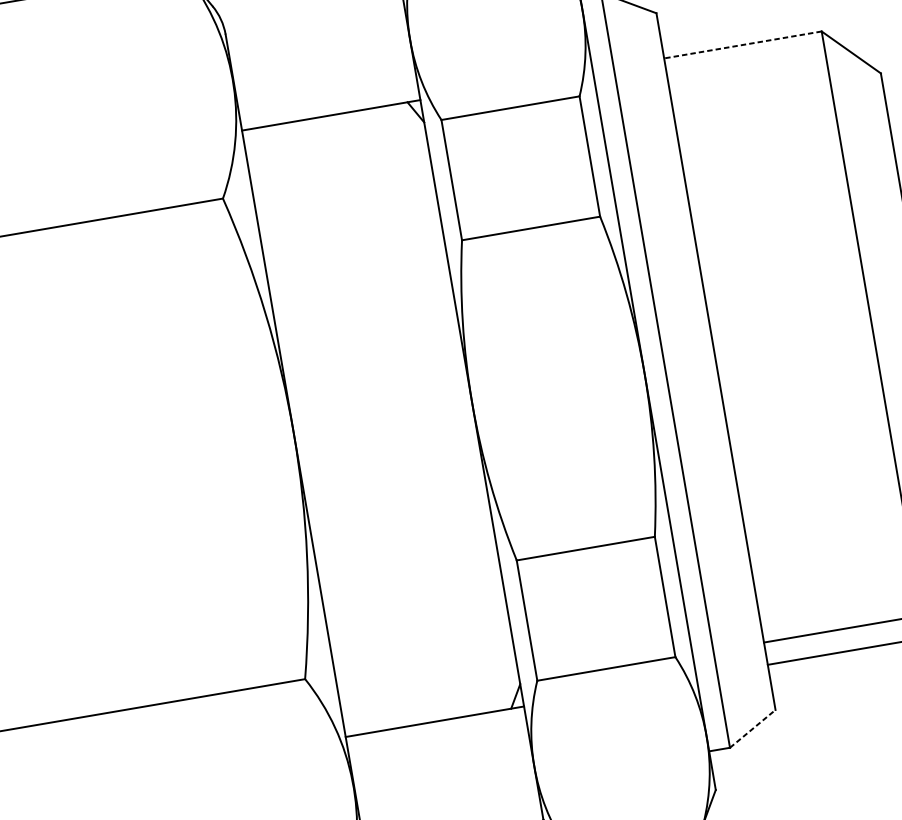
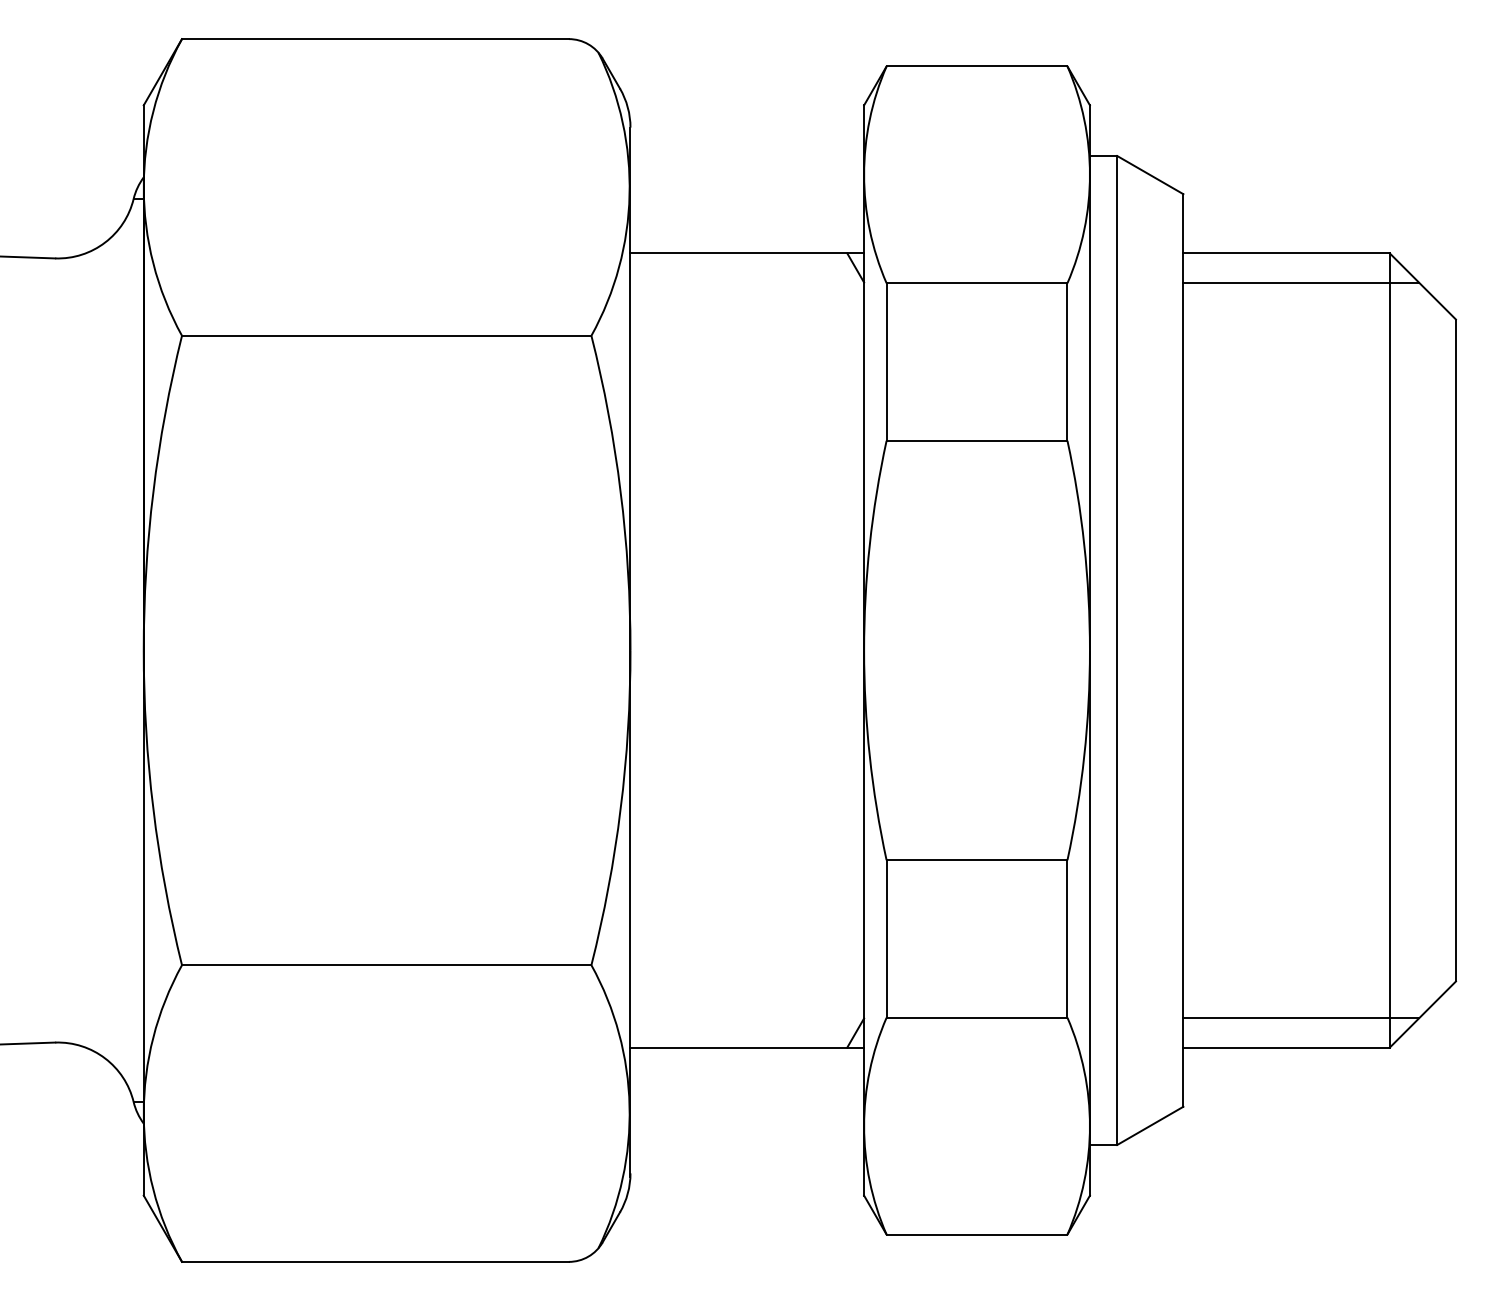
line: (742, 45) -> (1286, 253), dashed -> solid
line: (757, 65) -> (1300, 282), added
line: (752, 728) -> (1150, 1125), dashed -> solid

